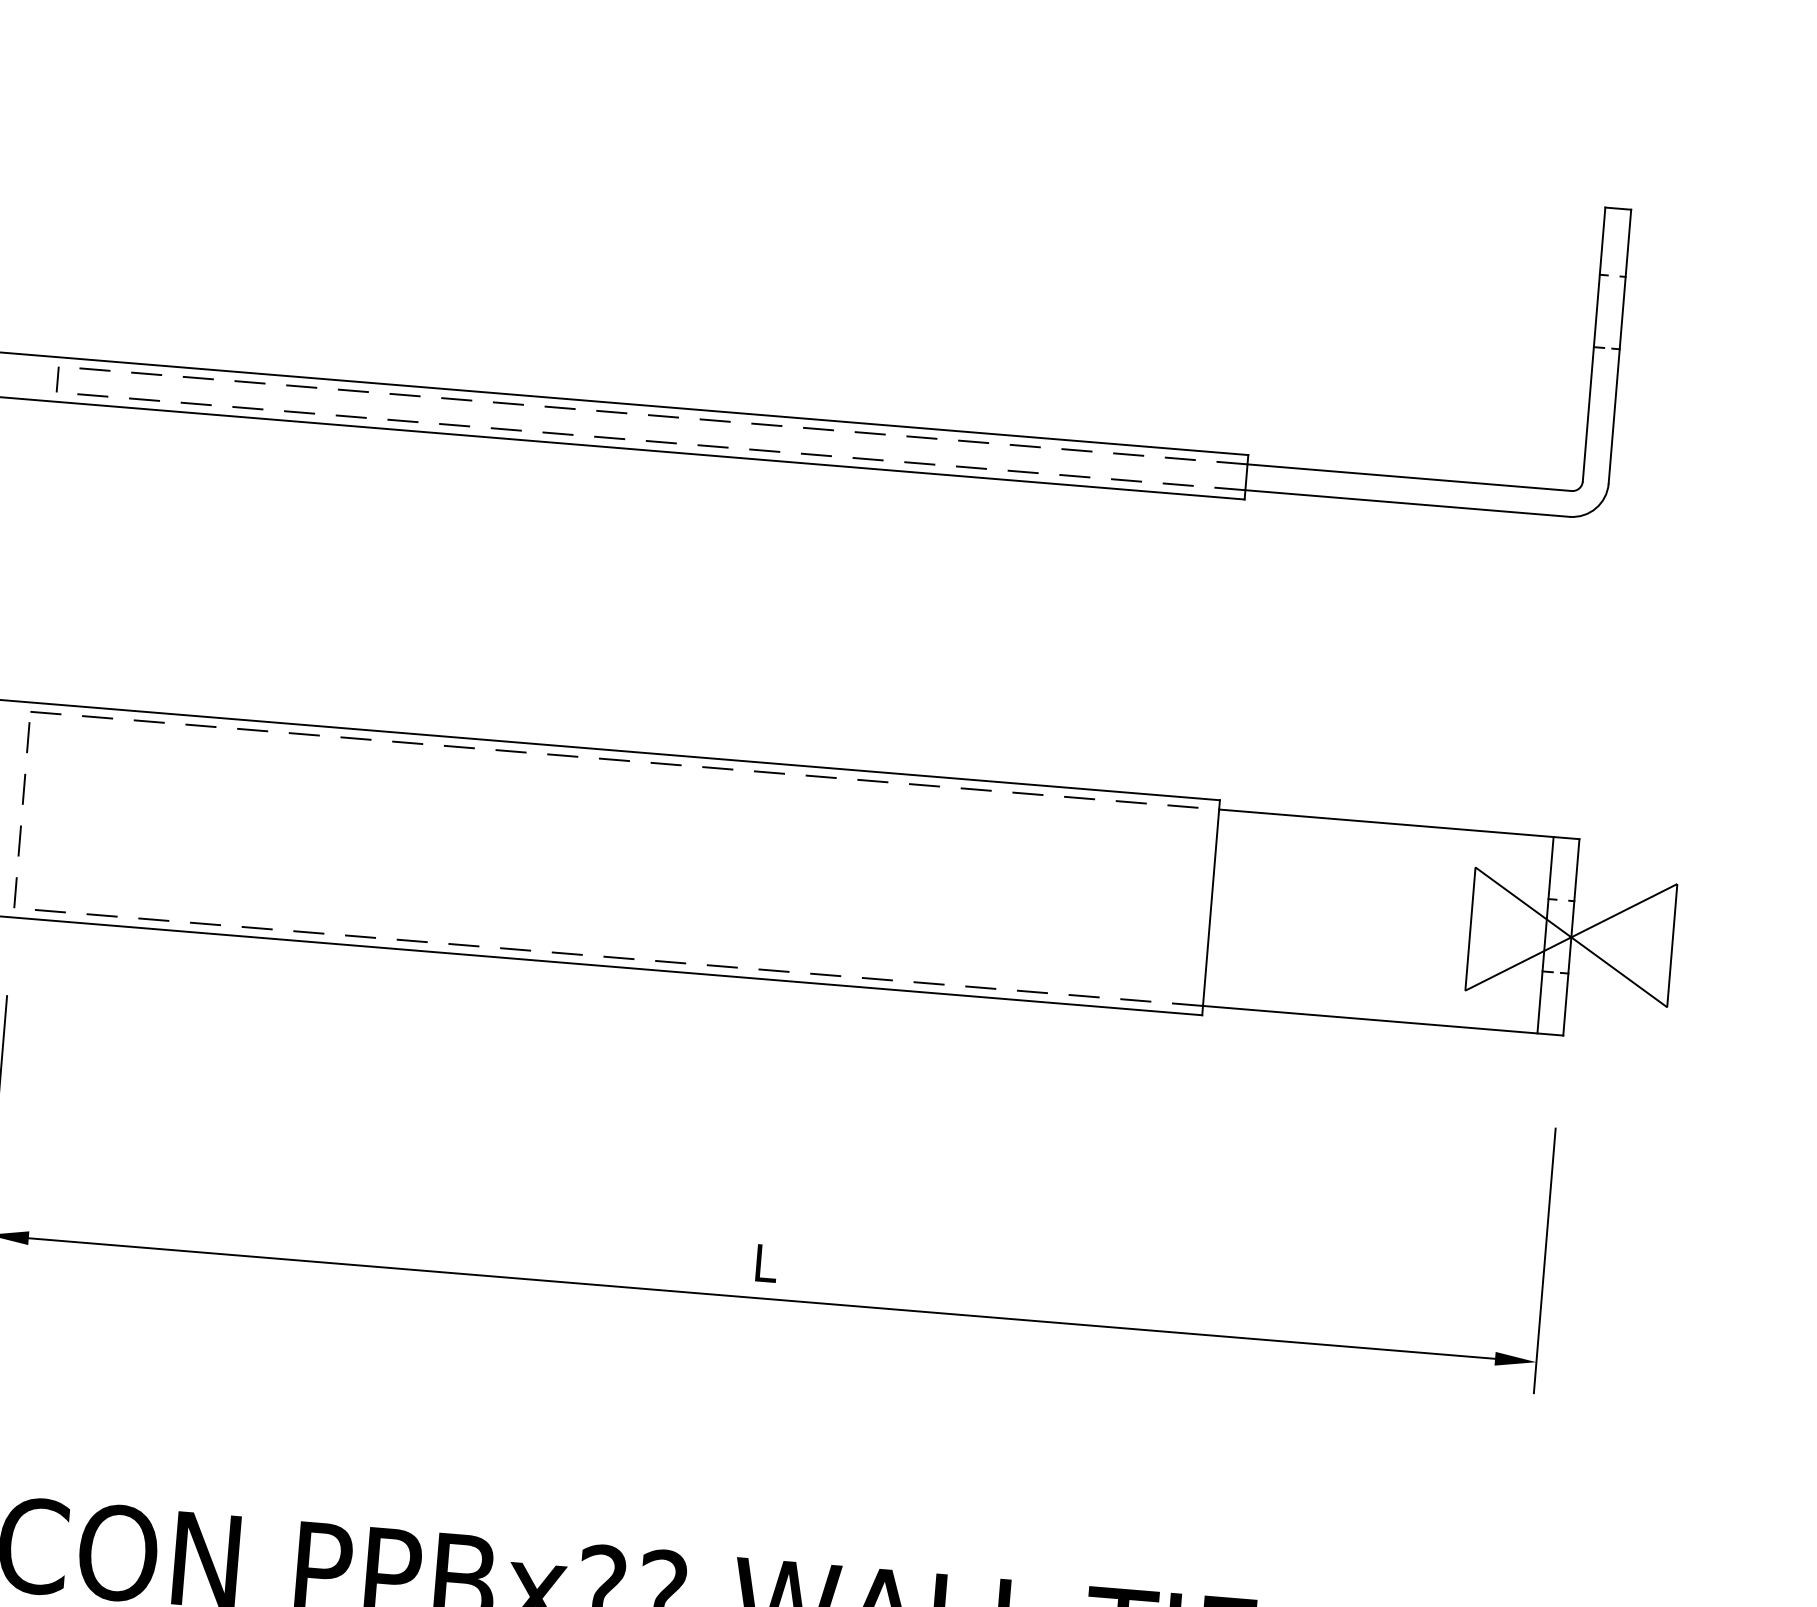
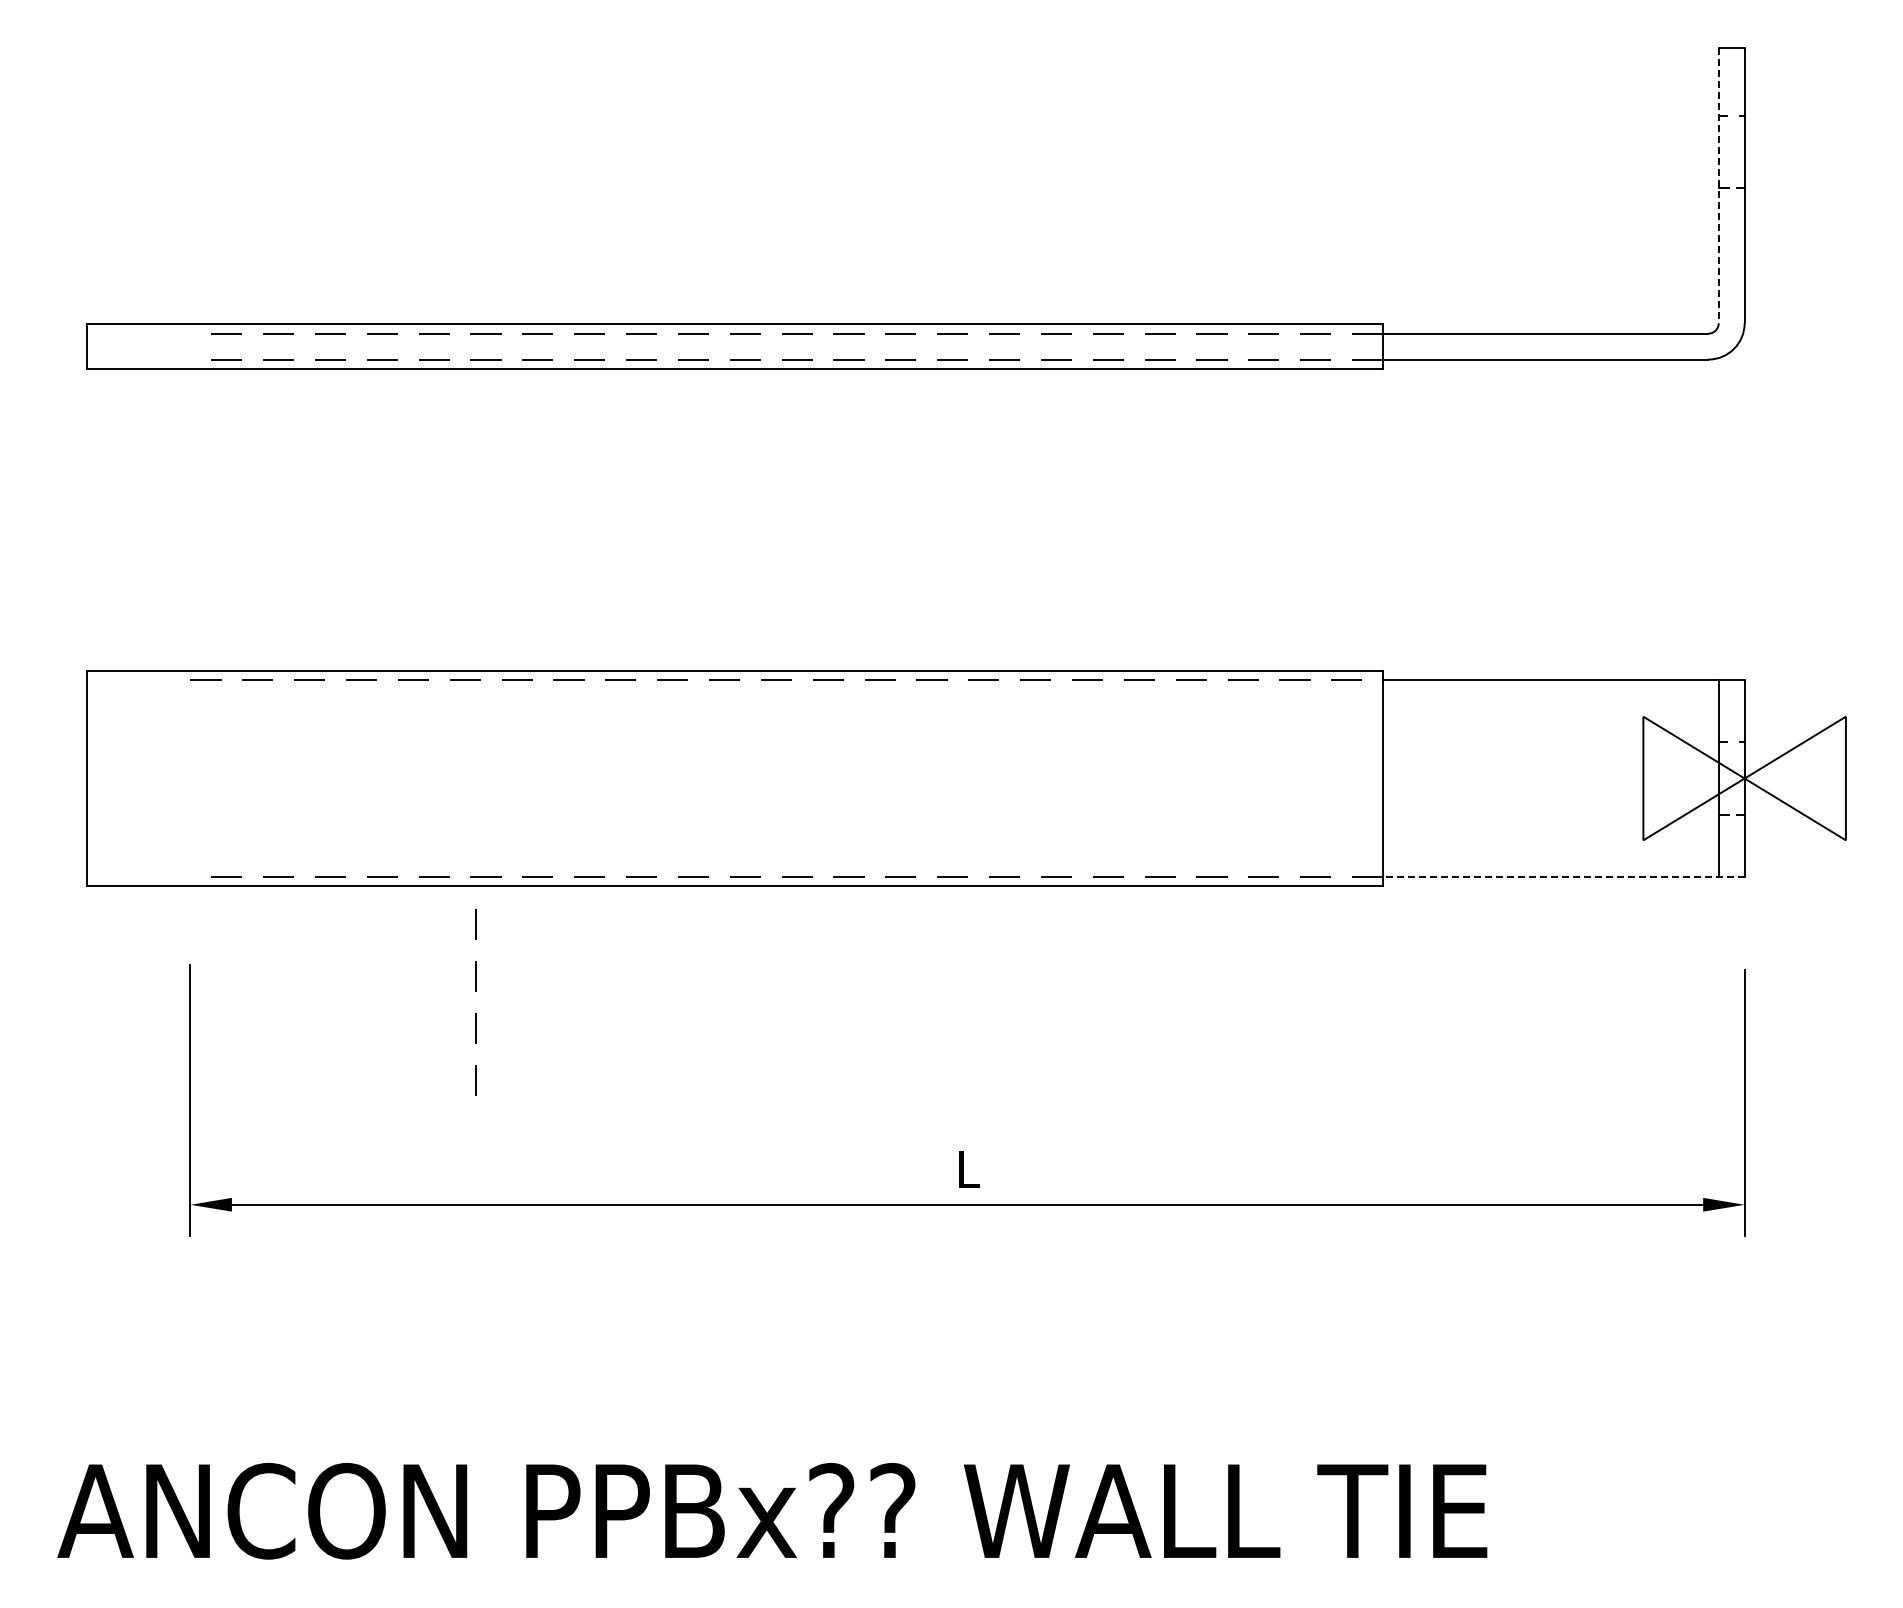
line: (1593, 345) -> (1718, 186), solid -> dashed
line: (57, 379) -> (190, 346), removed
line: (21, 803) -> (475, 991), moved
line: (1382, 1021) -> (1563, 877), solid -> dashed

